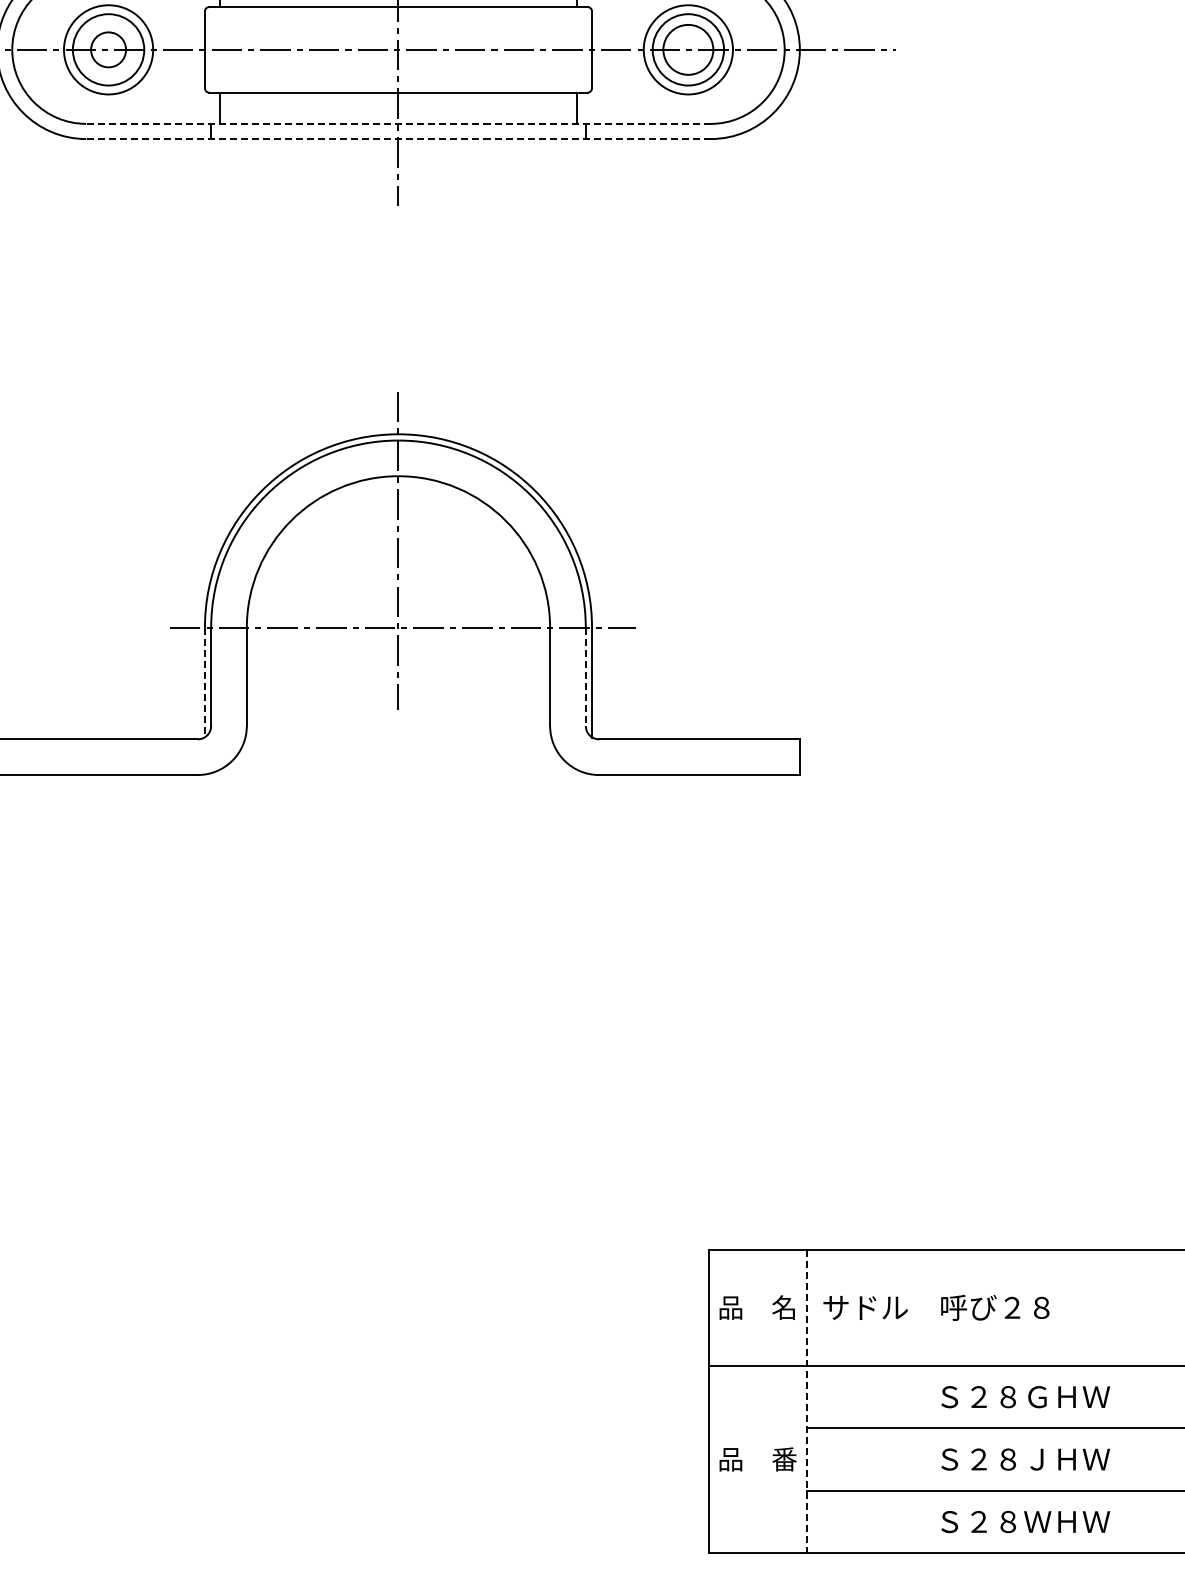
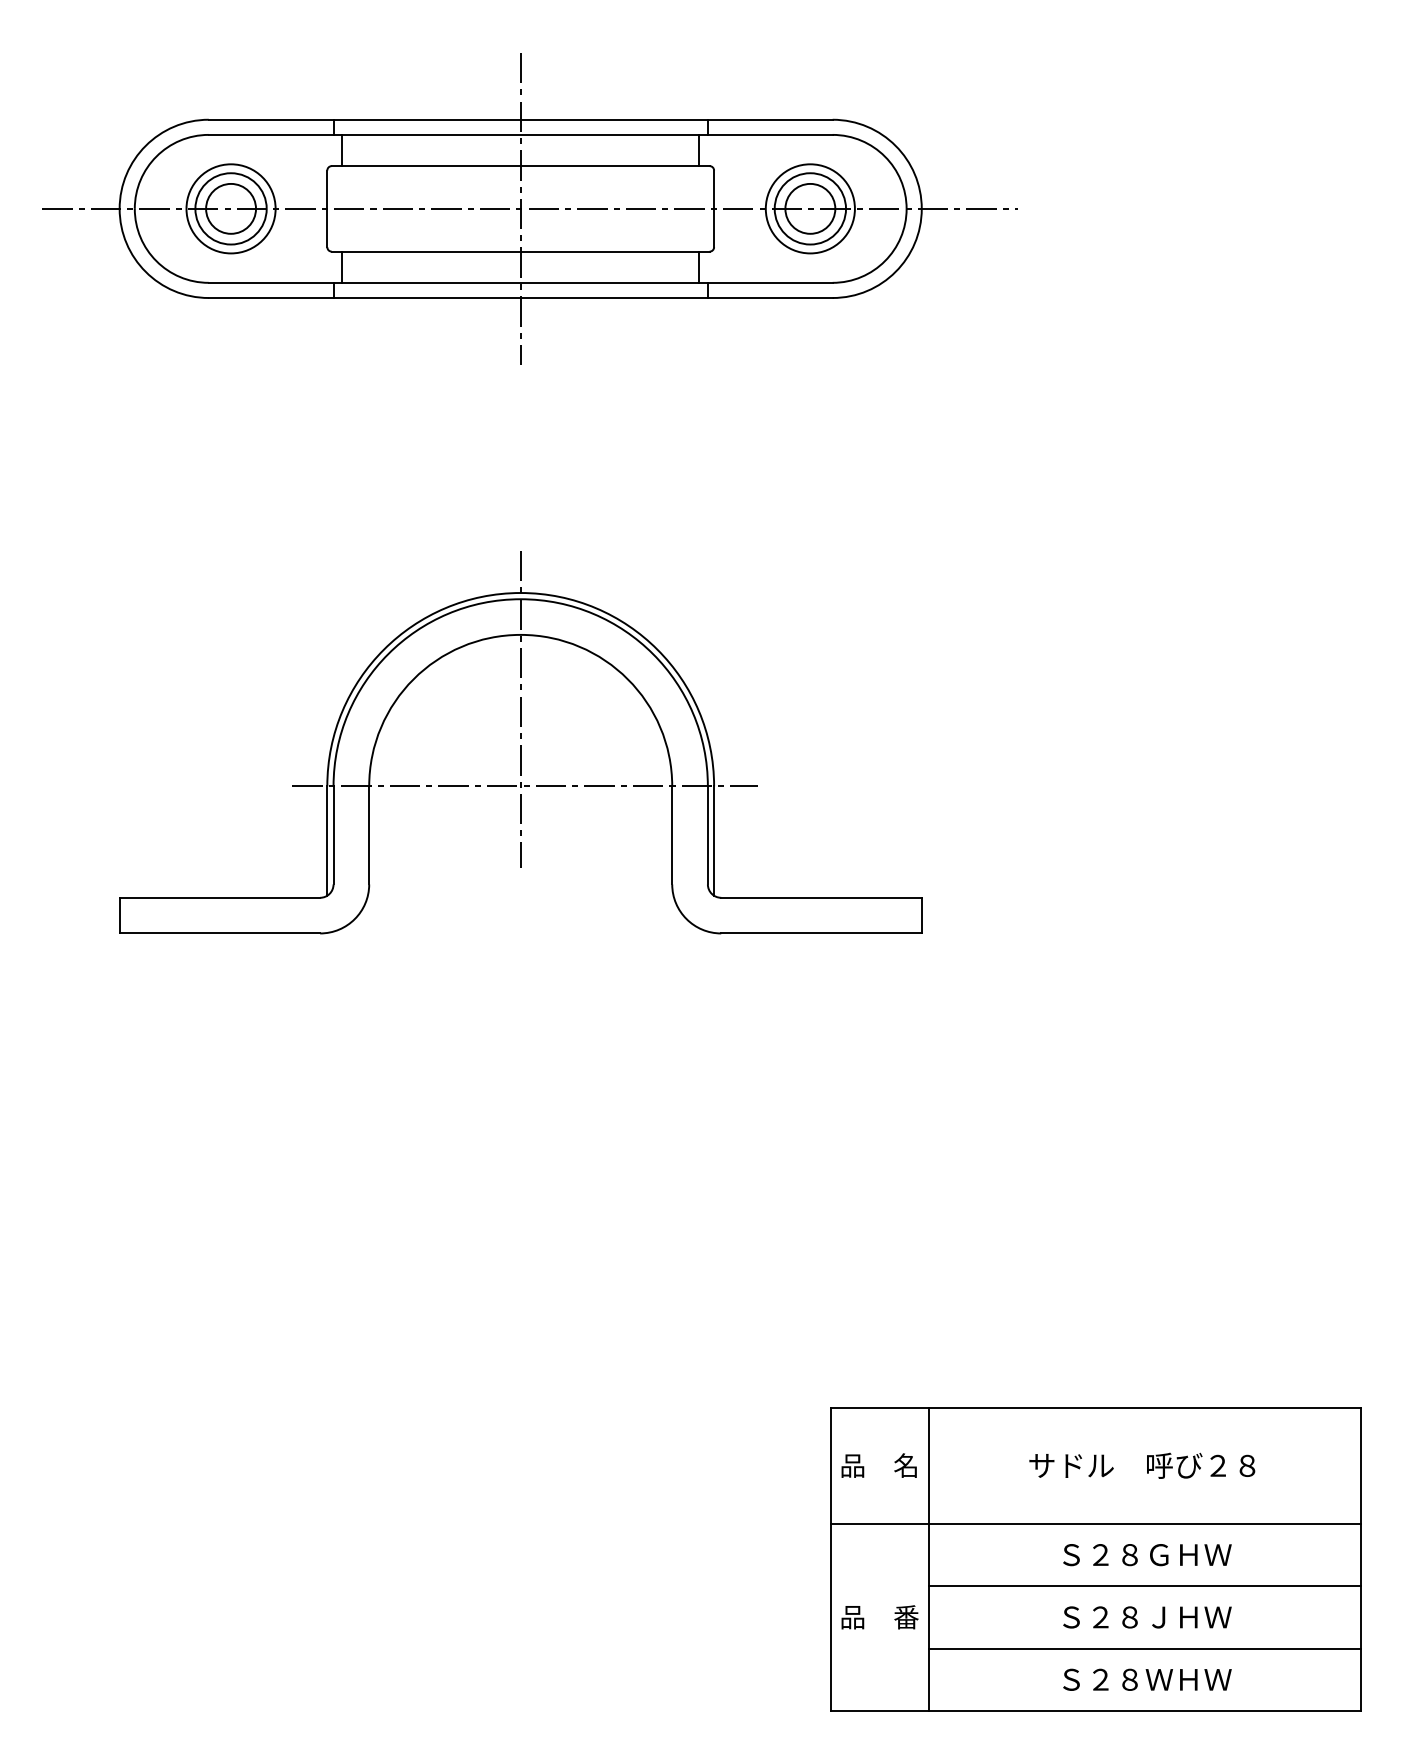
circle: (109, 49) -> (231, 208), size x1.43
line: (398, 123) -> (520, 282), dashed -> solid
line: (398, 139) -> (520, 298), dashed -> solid
line: (585, 676) -> (707, 835), dashed -> solid
line: (205, 682) -> (327, 841), dashed -> solid
text: (936, 1307) -> (1142, 1465), moved
line: (806, 1401) -> (928, 1559), dashed -> solid

